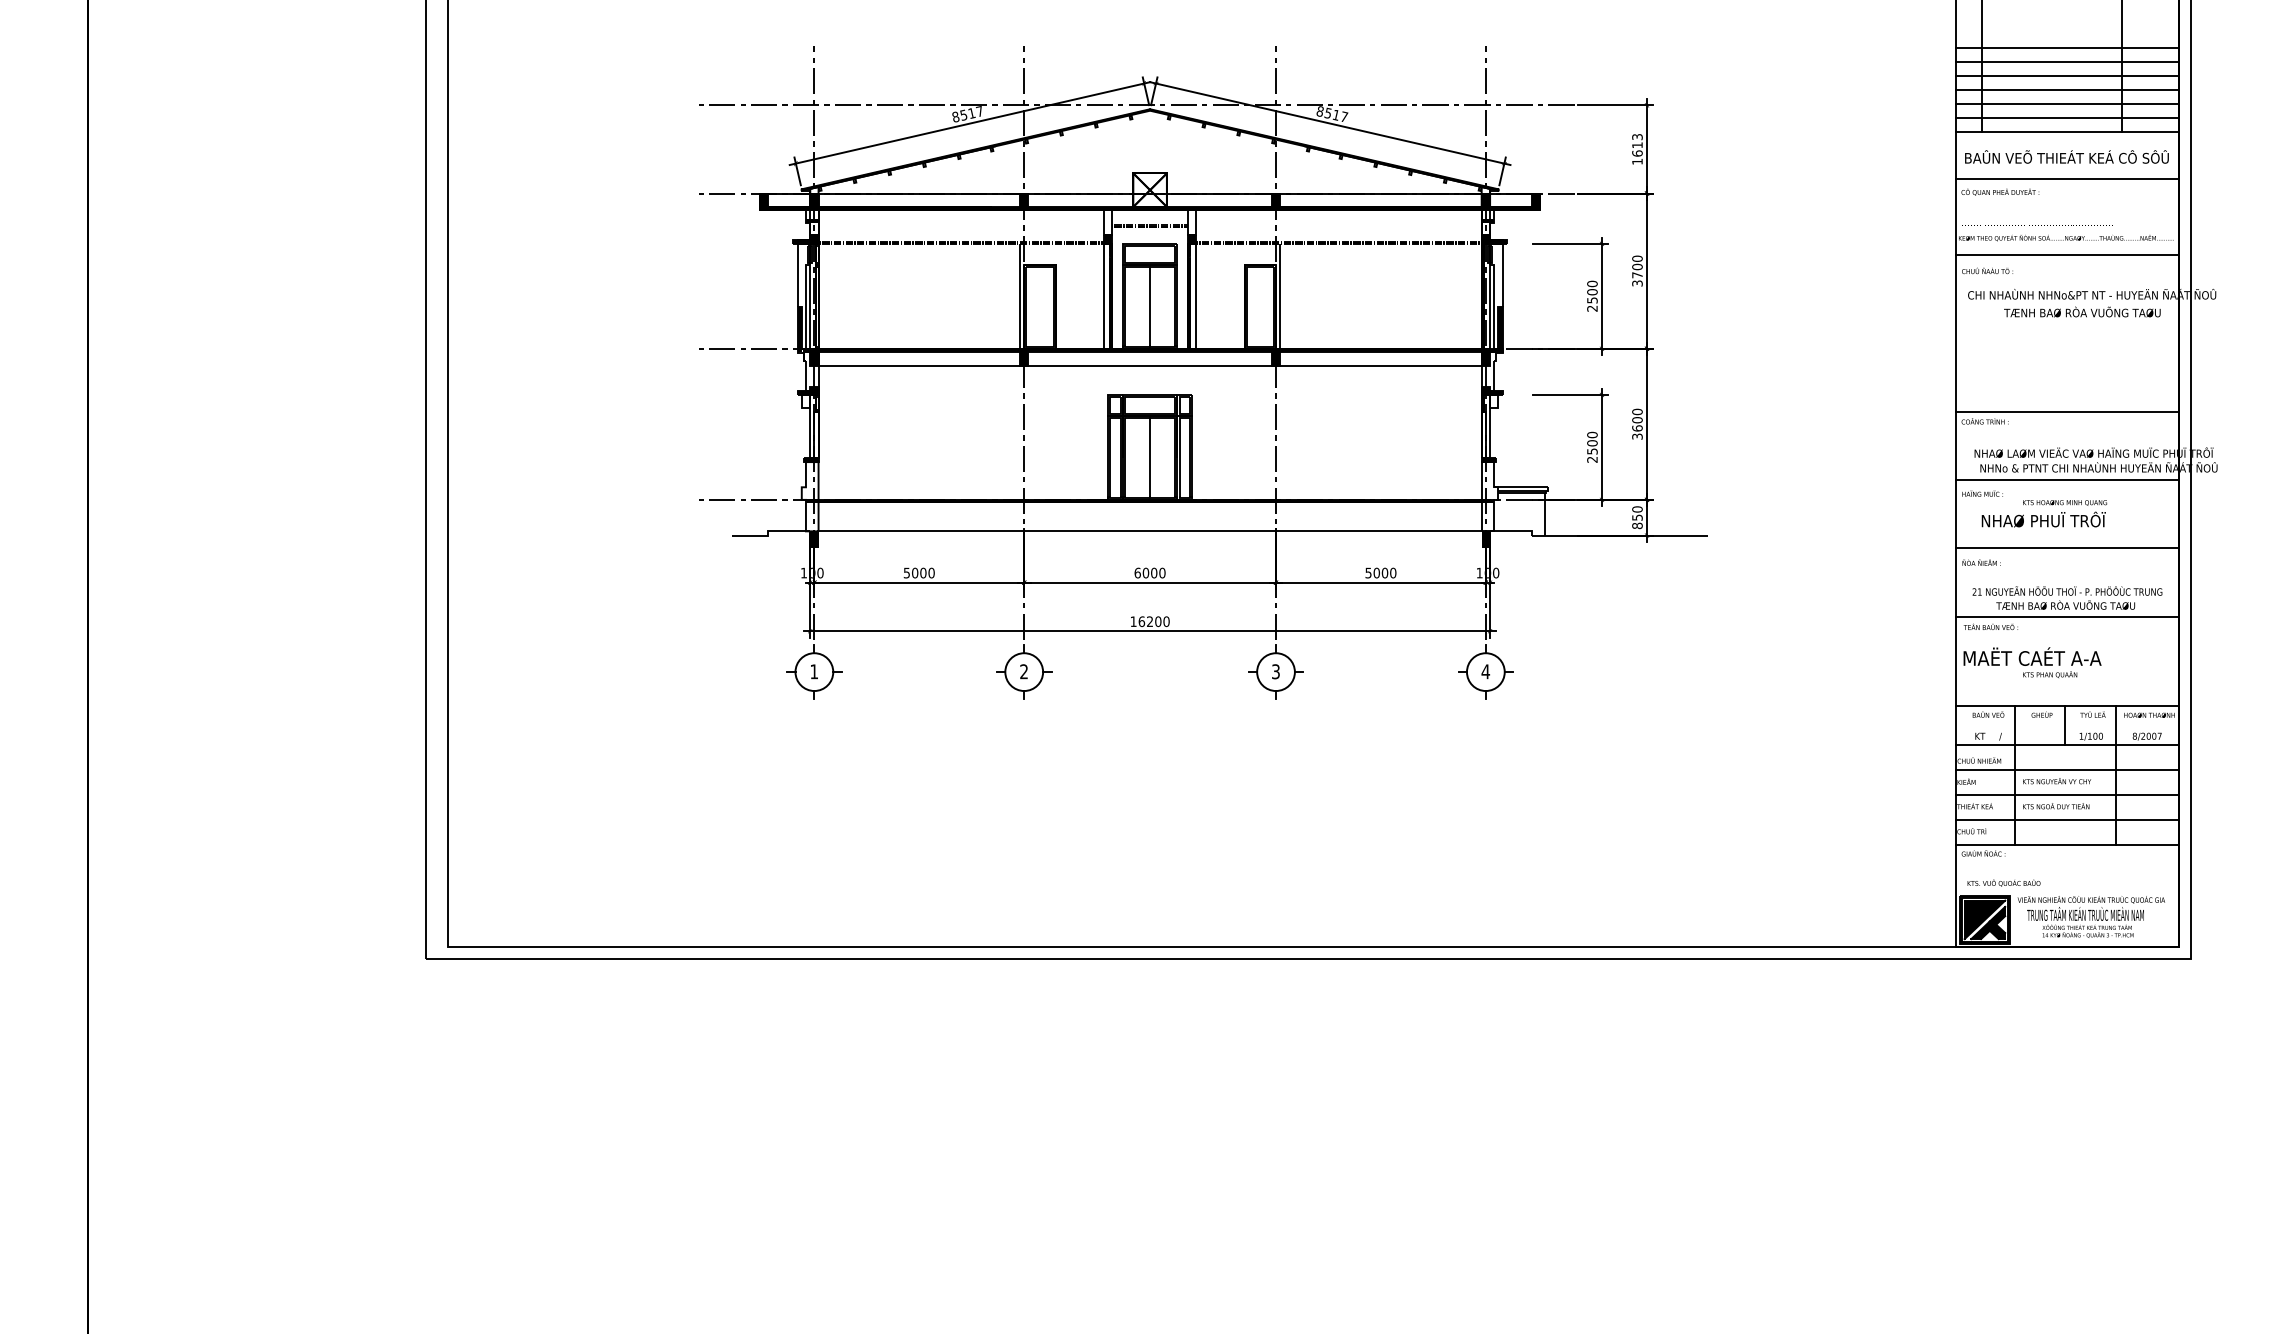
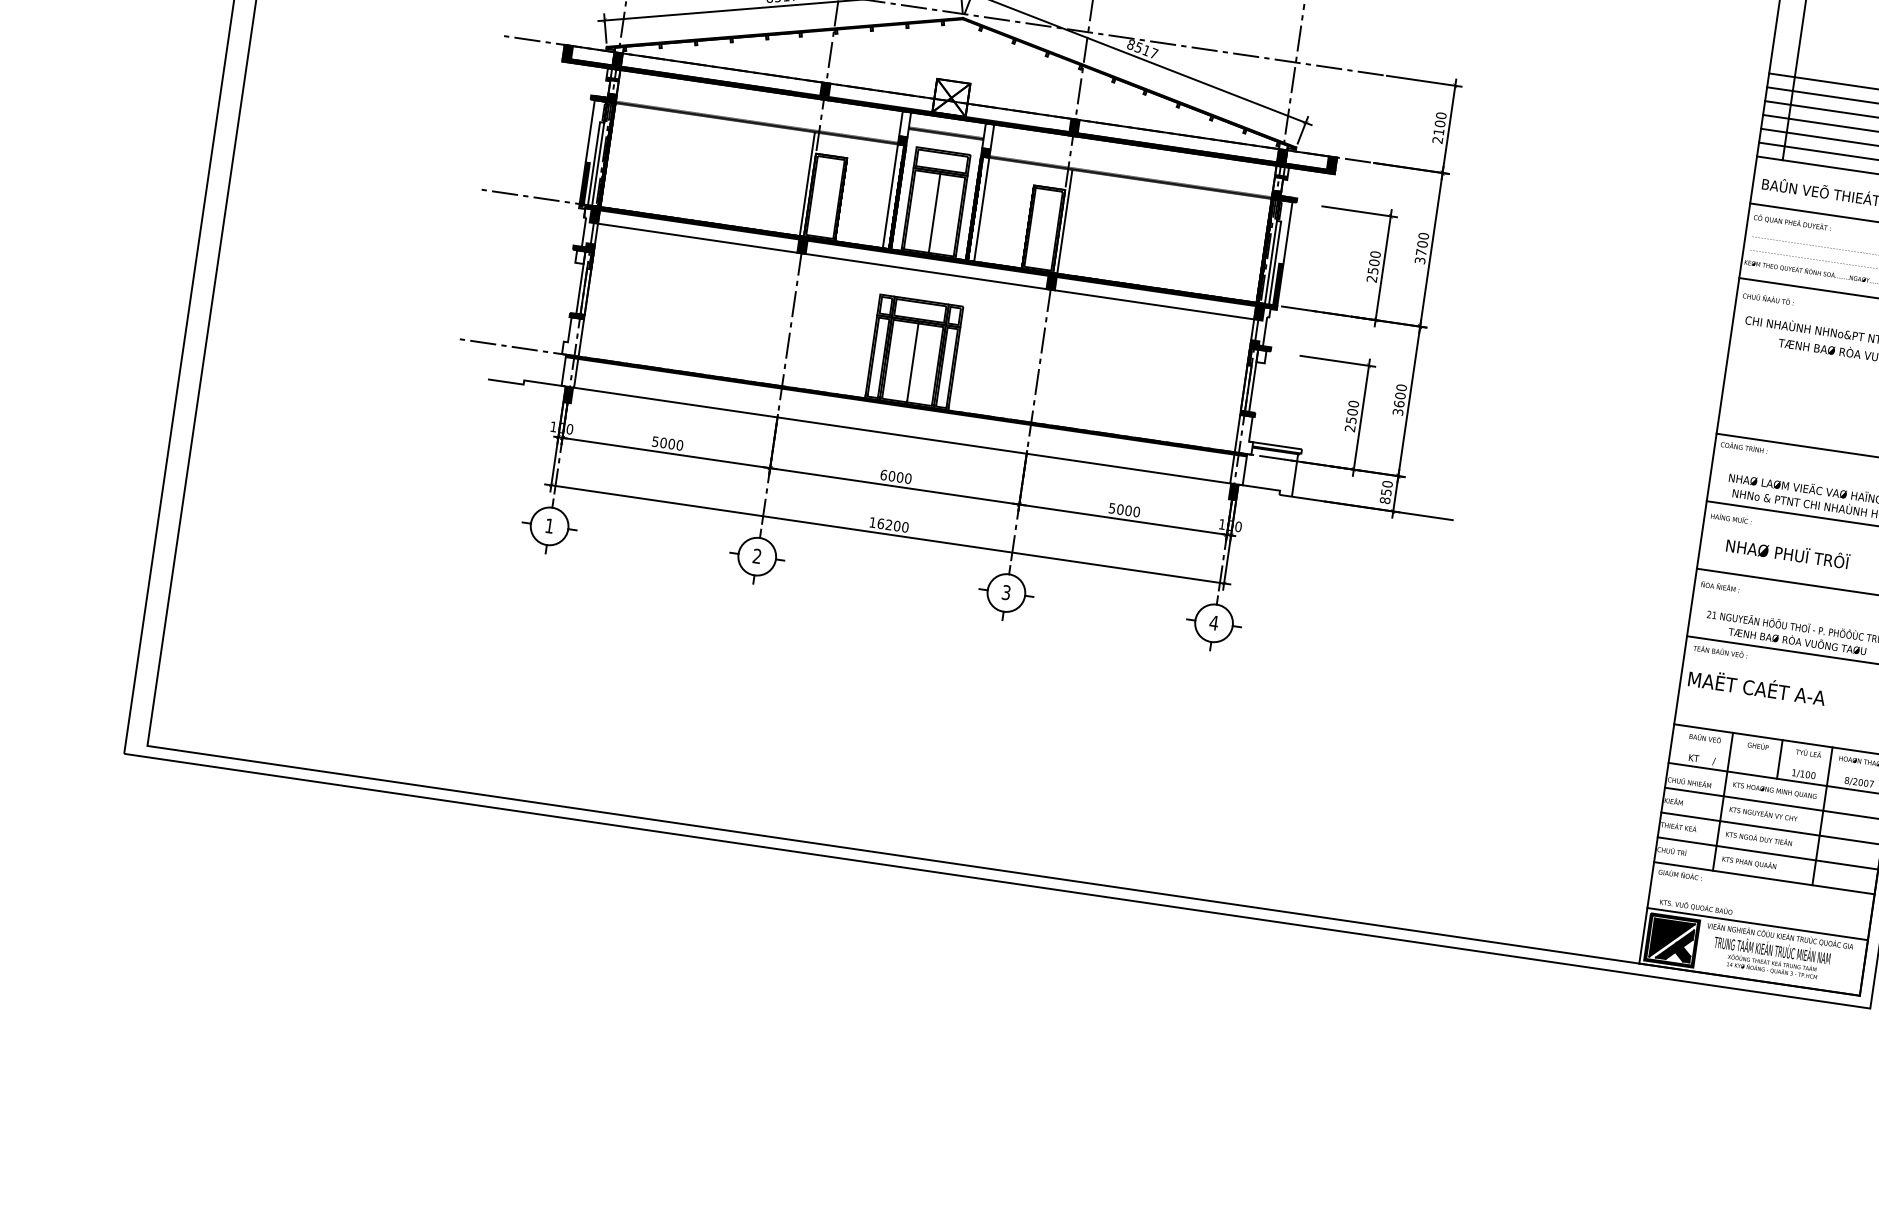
text: (1637, 148) -> (1439, 127), 1613 -> 2100
text: (2065, 502) -> (1775, 790), moved
text: (2050, 674) -> (1749, 862), moved
line: (2066, 891) -> (1756, 924), added

